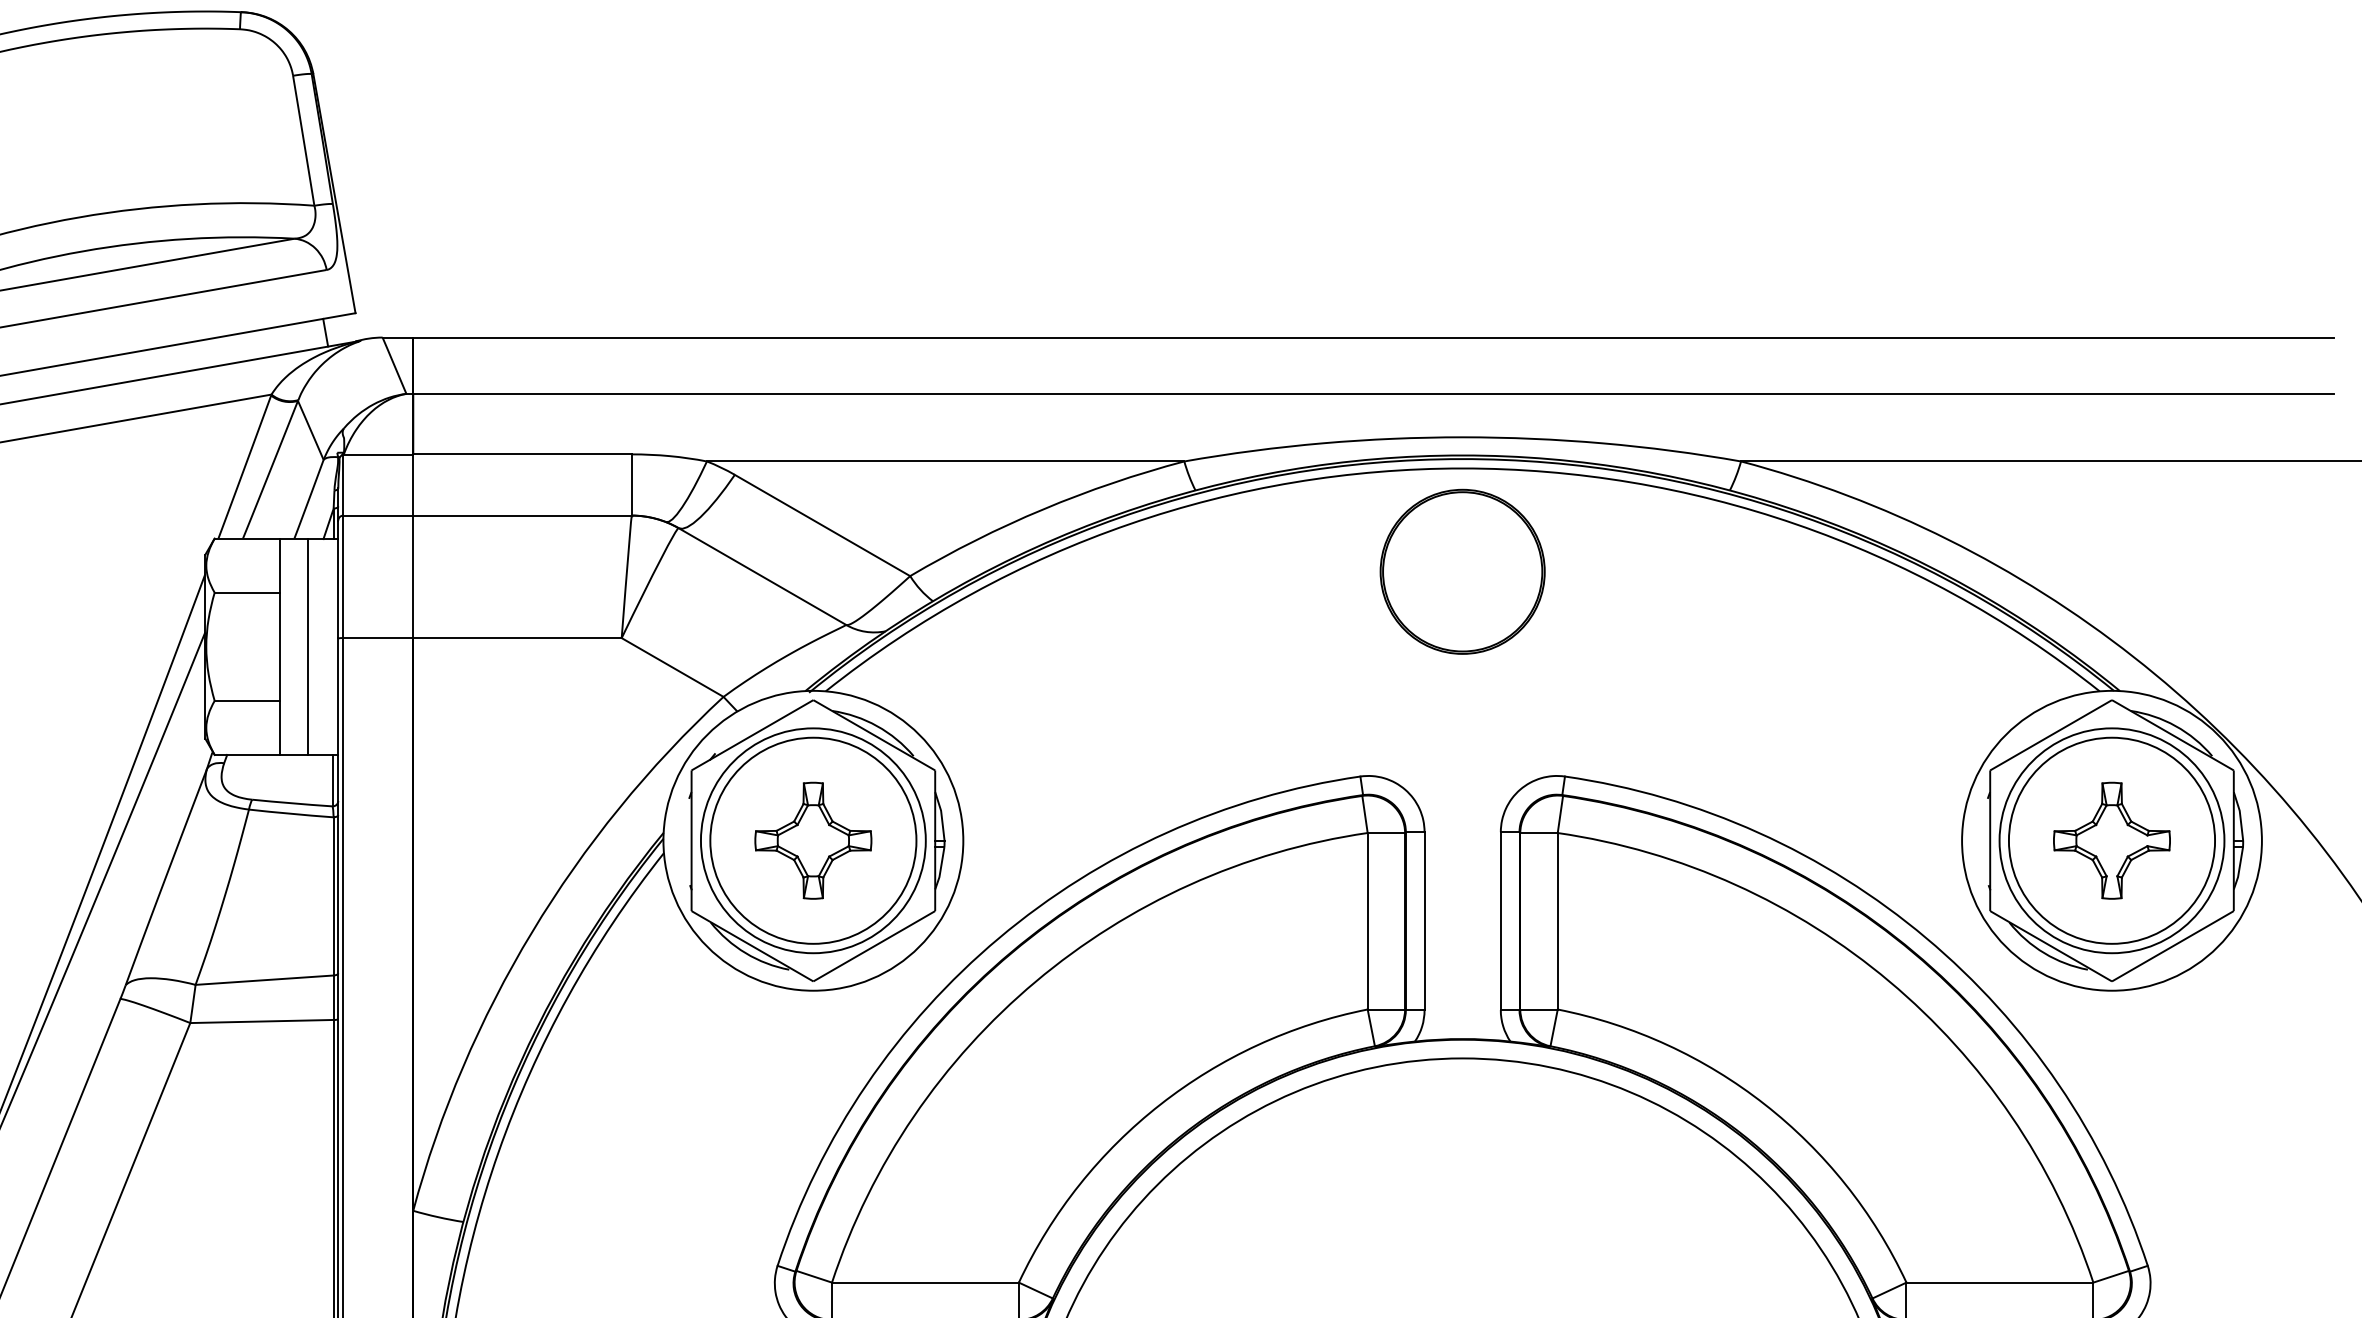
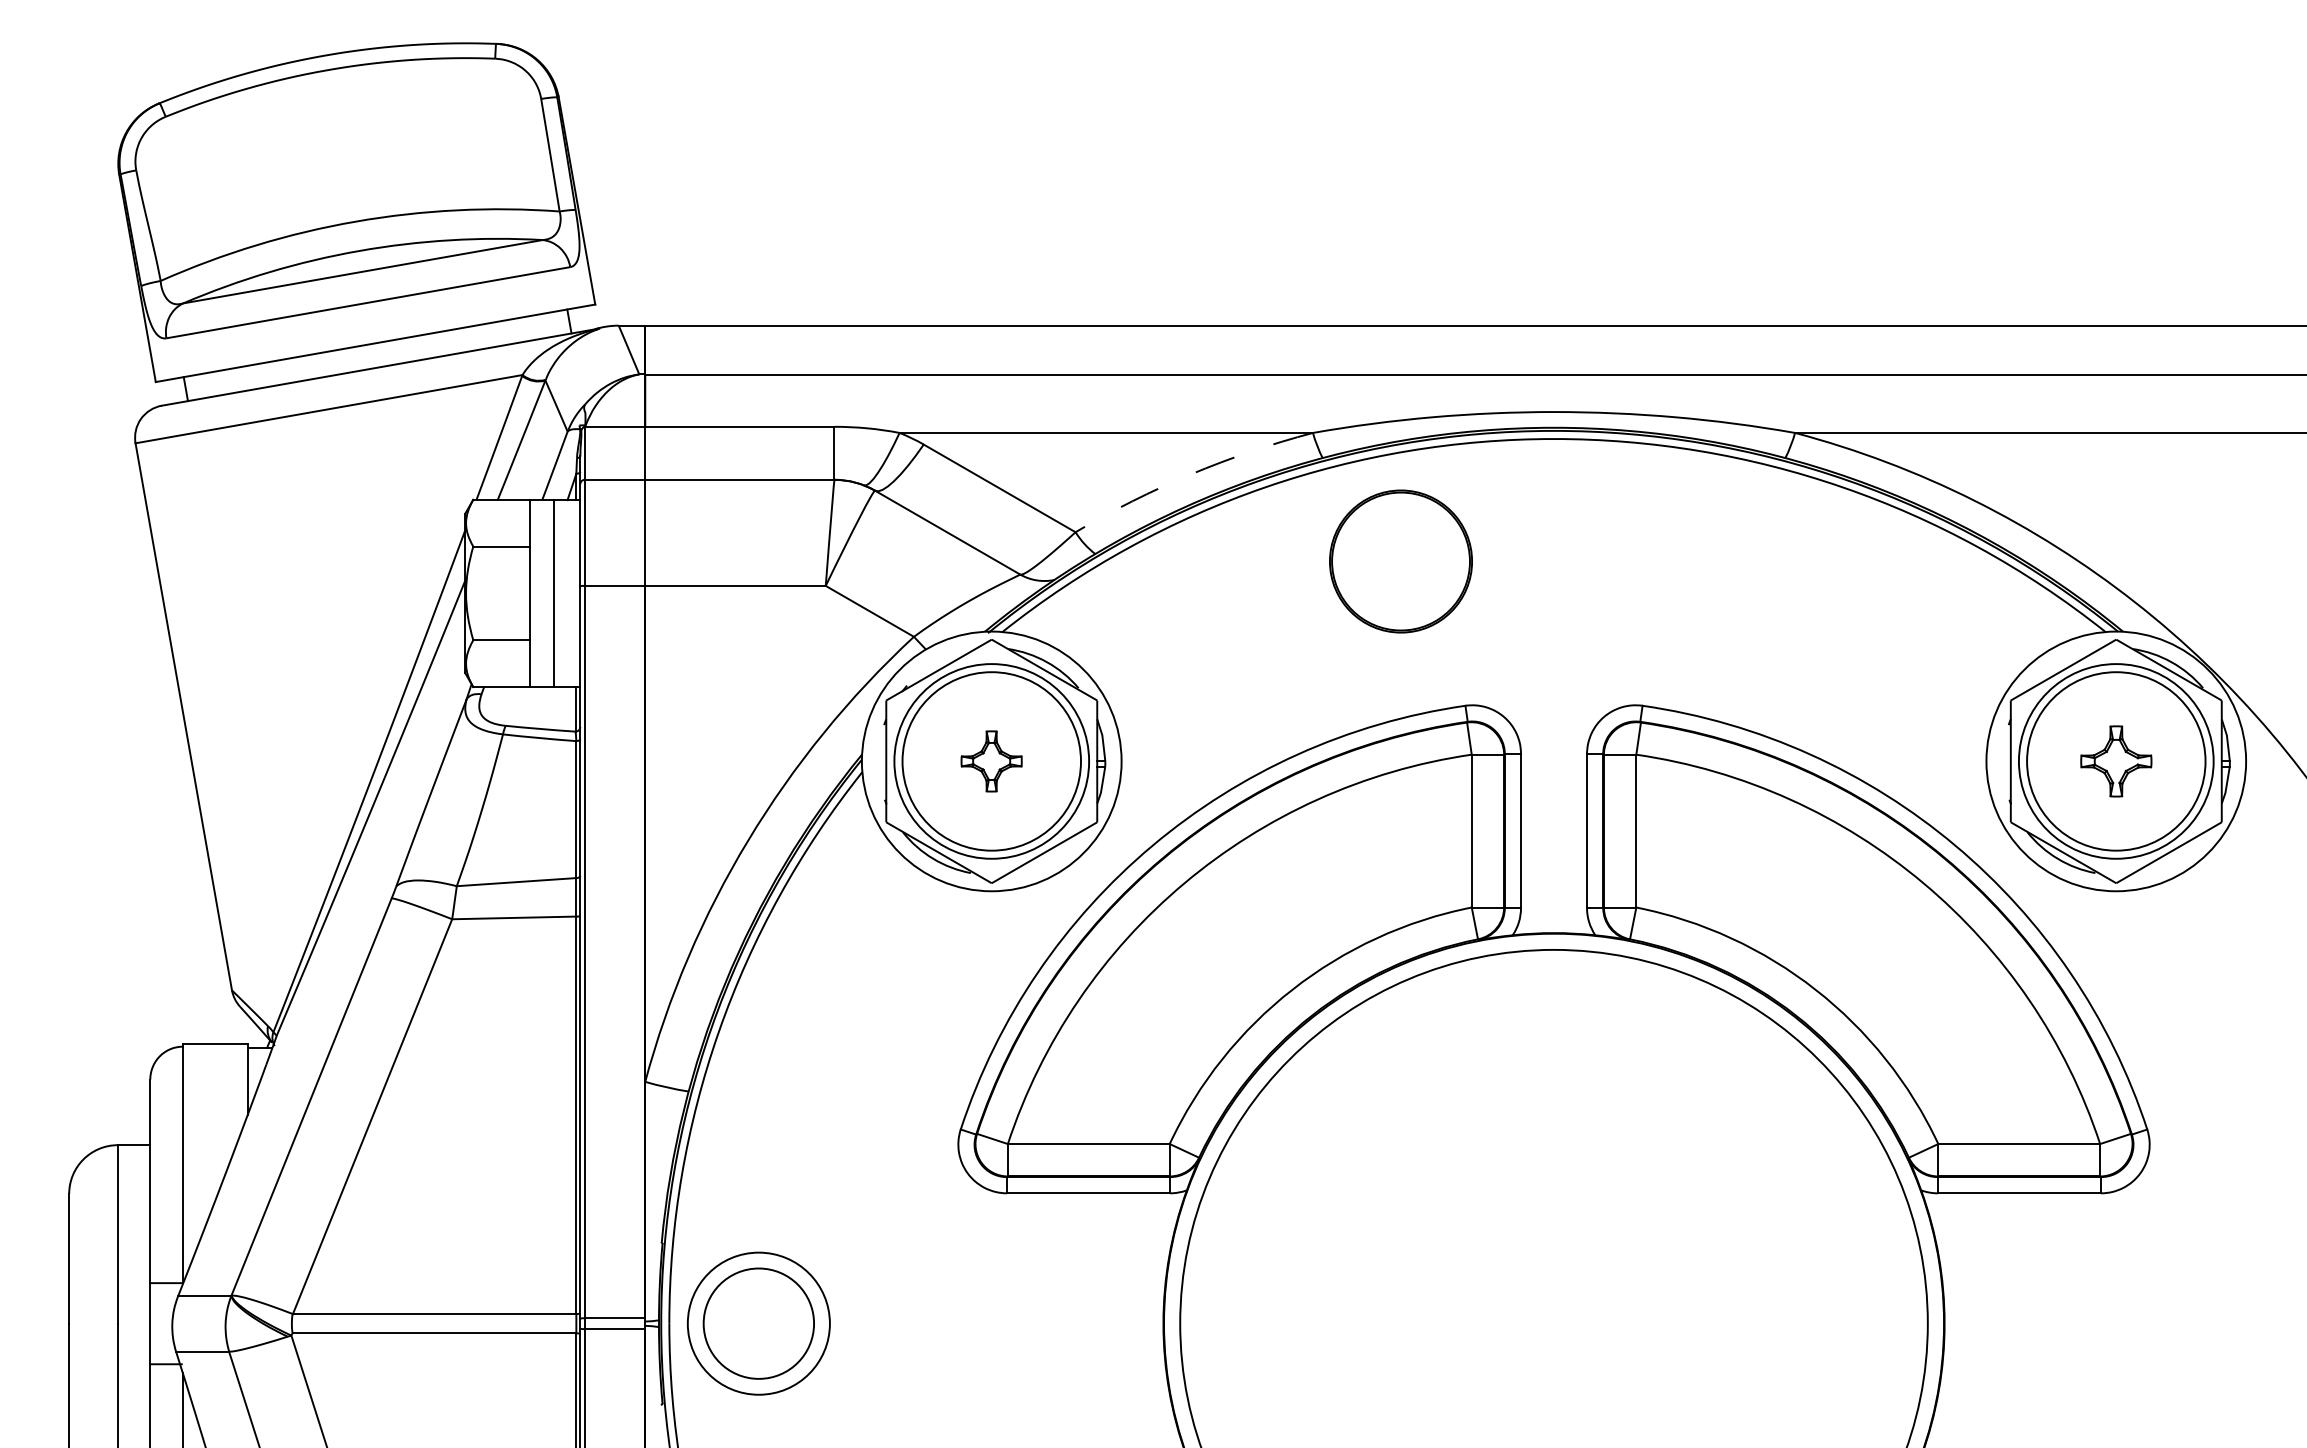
arc: (1042, 509) -> (1190, 474), solid -> dashed
part: (1462, 571) -> (1400, 561), moved
part: (813, 840) -> (991, 761), size x0.6
part: (2112, 840) -> (2116, 761), size x0.7

